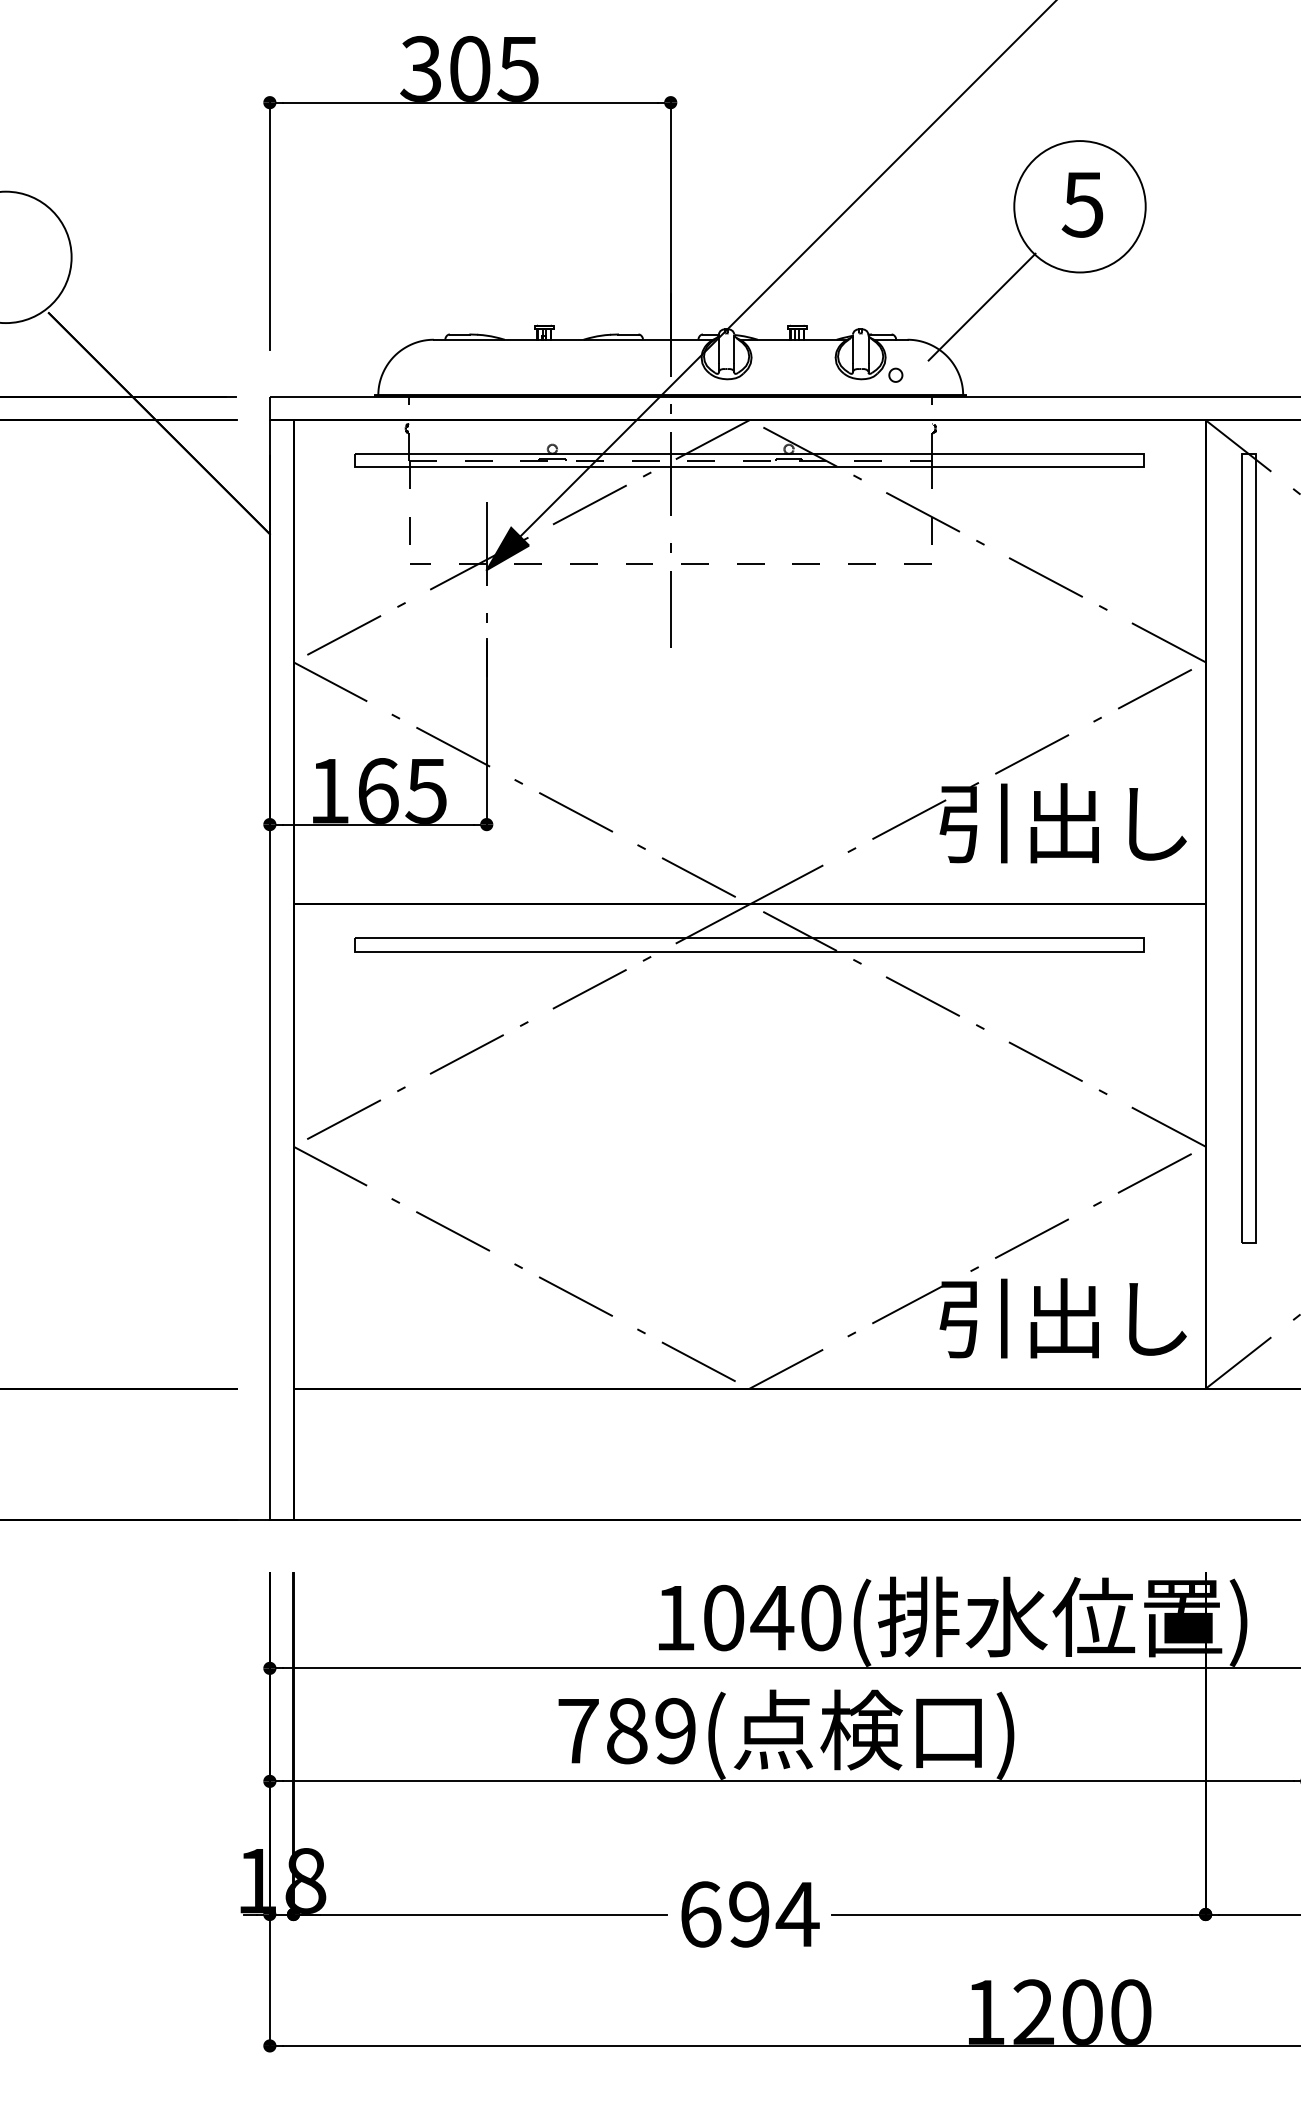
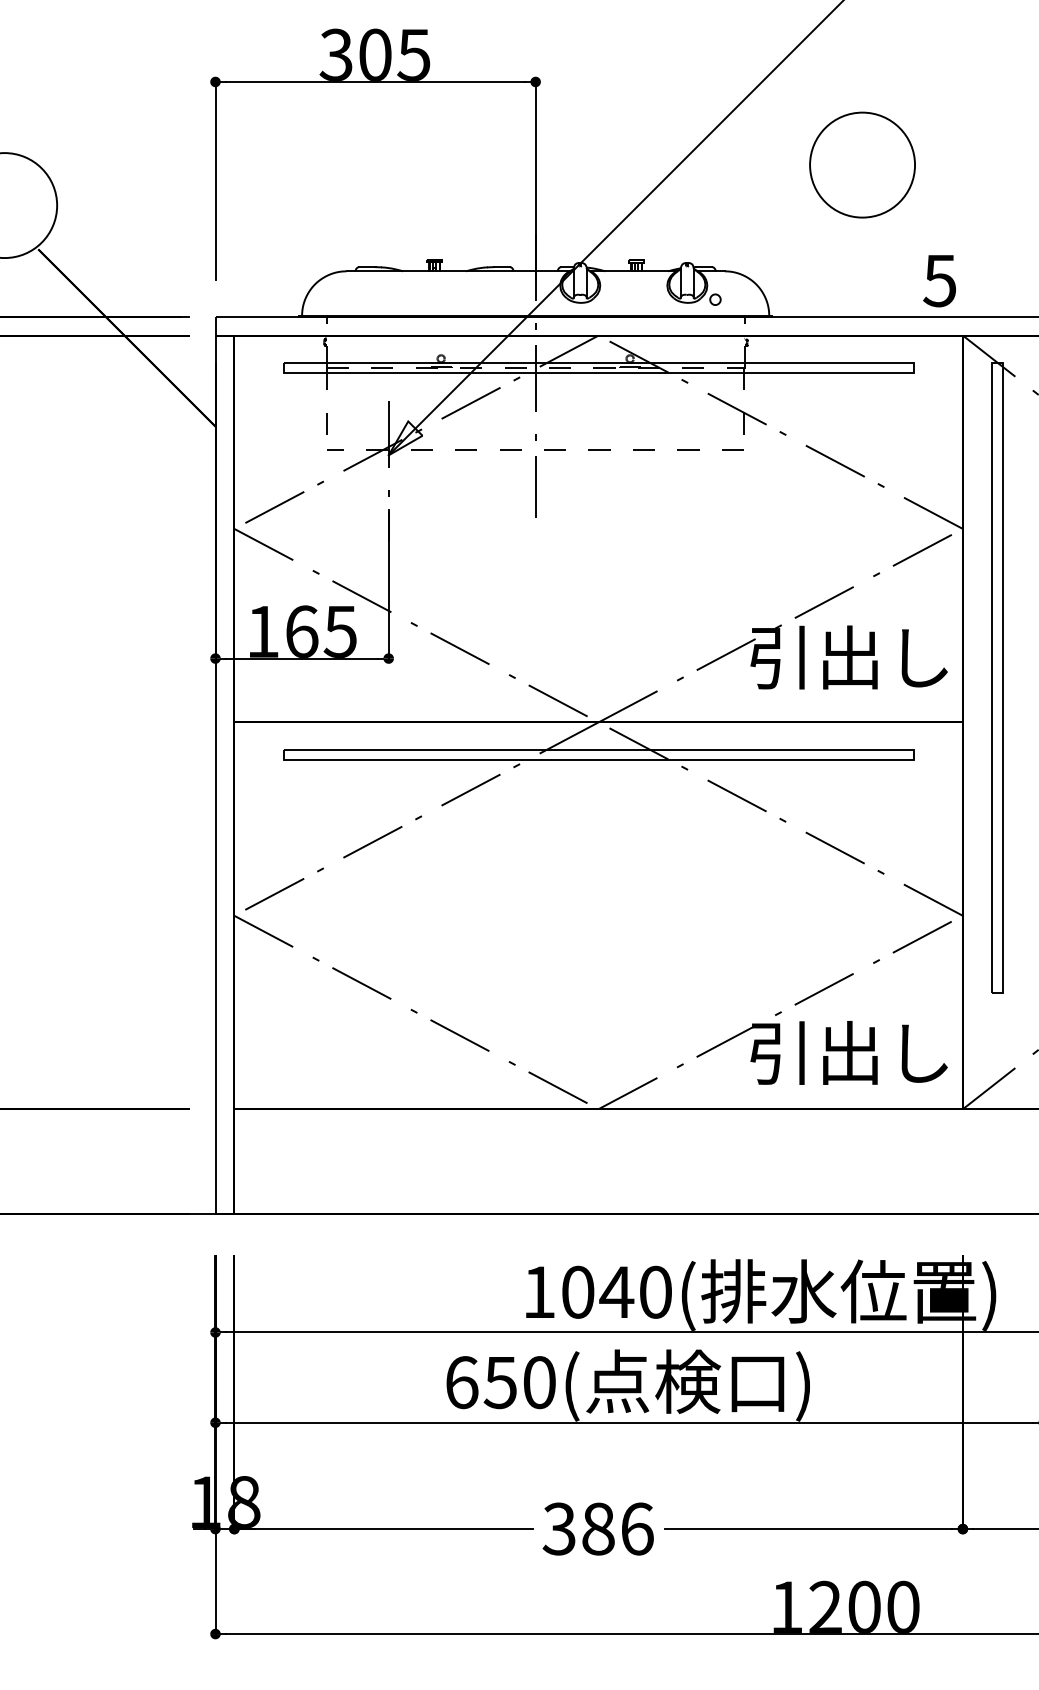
text: (1082, 204) -> (939, 280), moved
line: (981, 306) -> (783, 244), removed
fill: (507, 548) -> (405, 438), removed
text: (626, 1731) -> (500, 1382), 789( -> 650(
text: (749, 1914) -> (598, 1529), 694 -> 386

